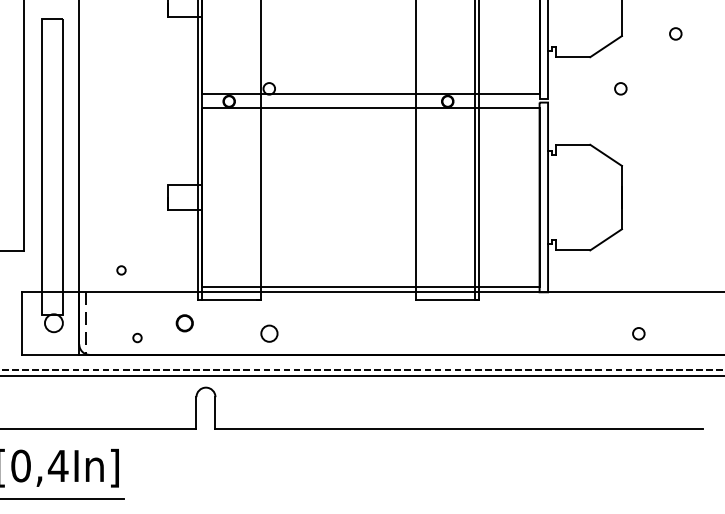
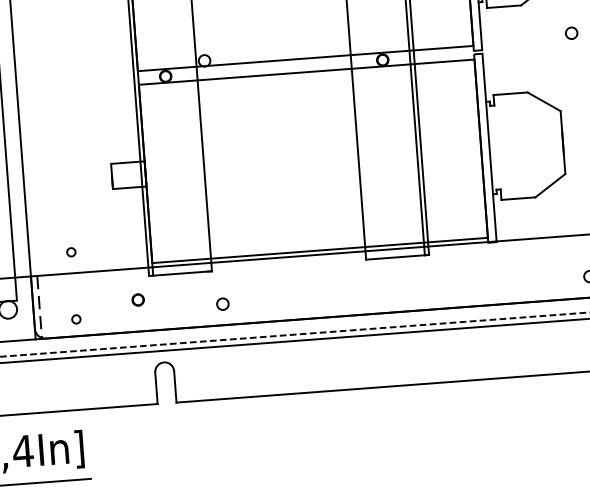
circle: (620, 88) -> (571, 32), moved
circle: (184, 322) -> (137, 299), size x0.71
circle: (268, 333) -> (222, 303), size x0.71
circle: (137, 337) -> (76, 318), moved

